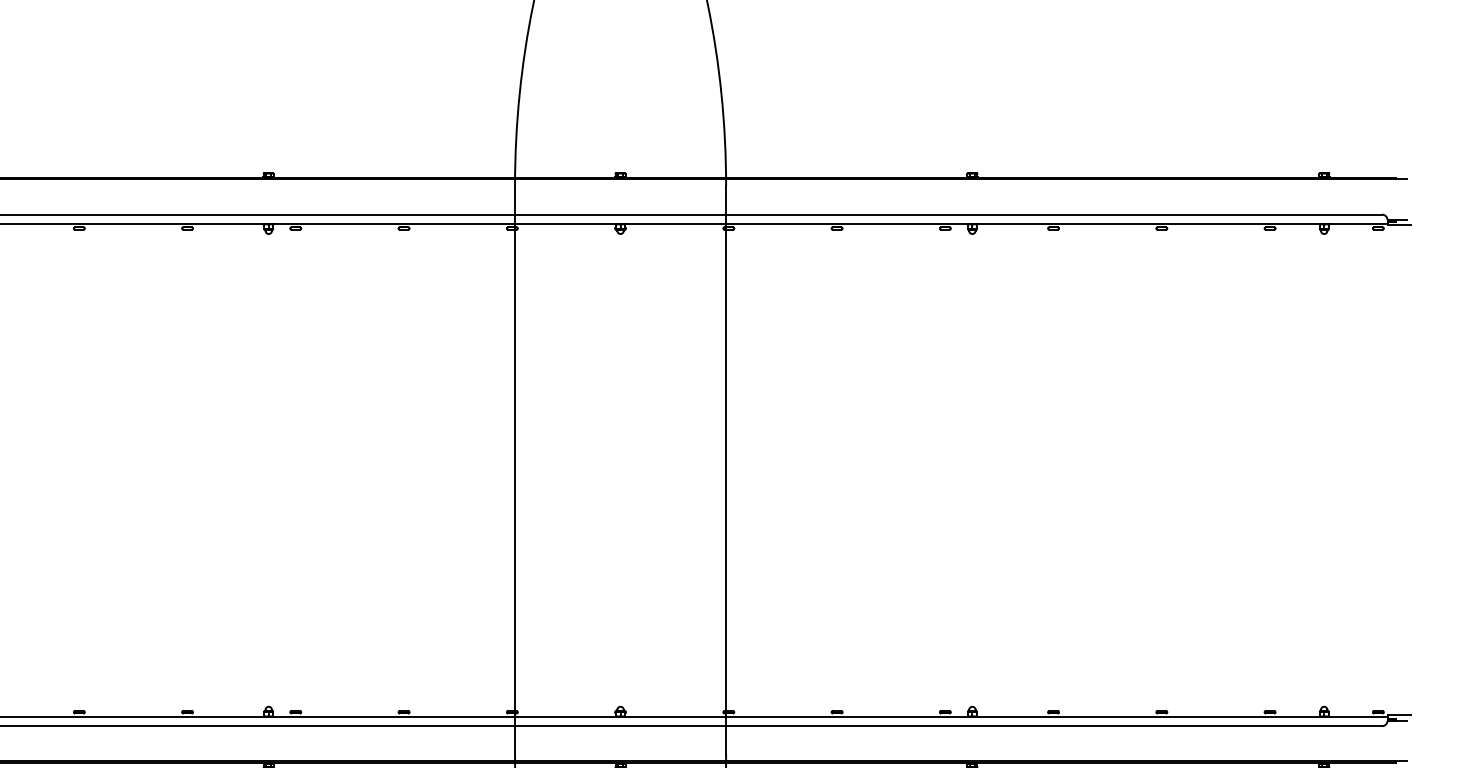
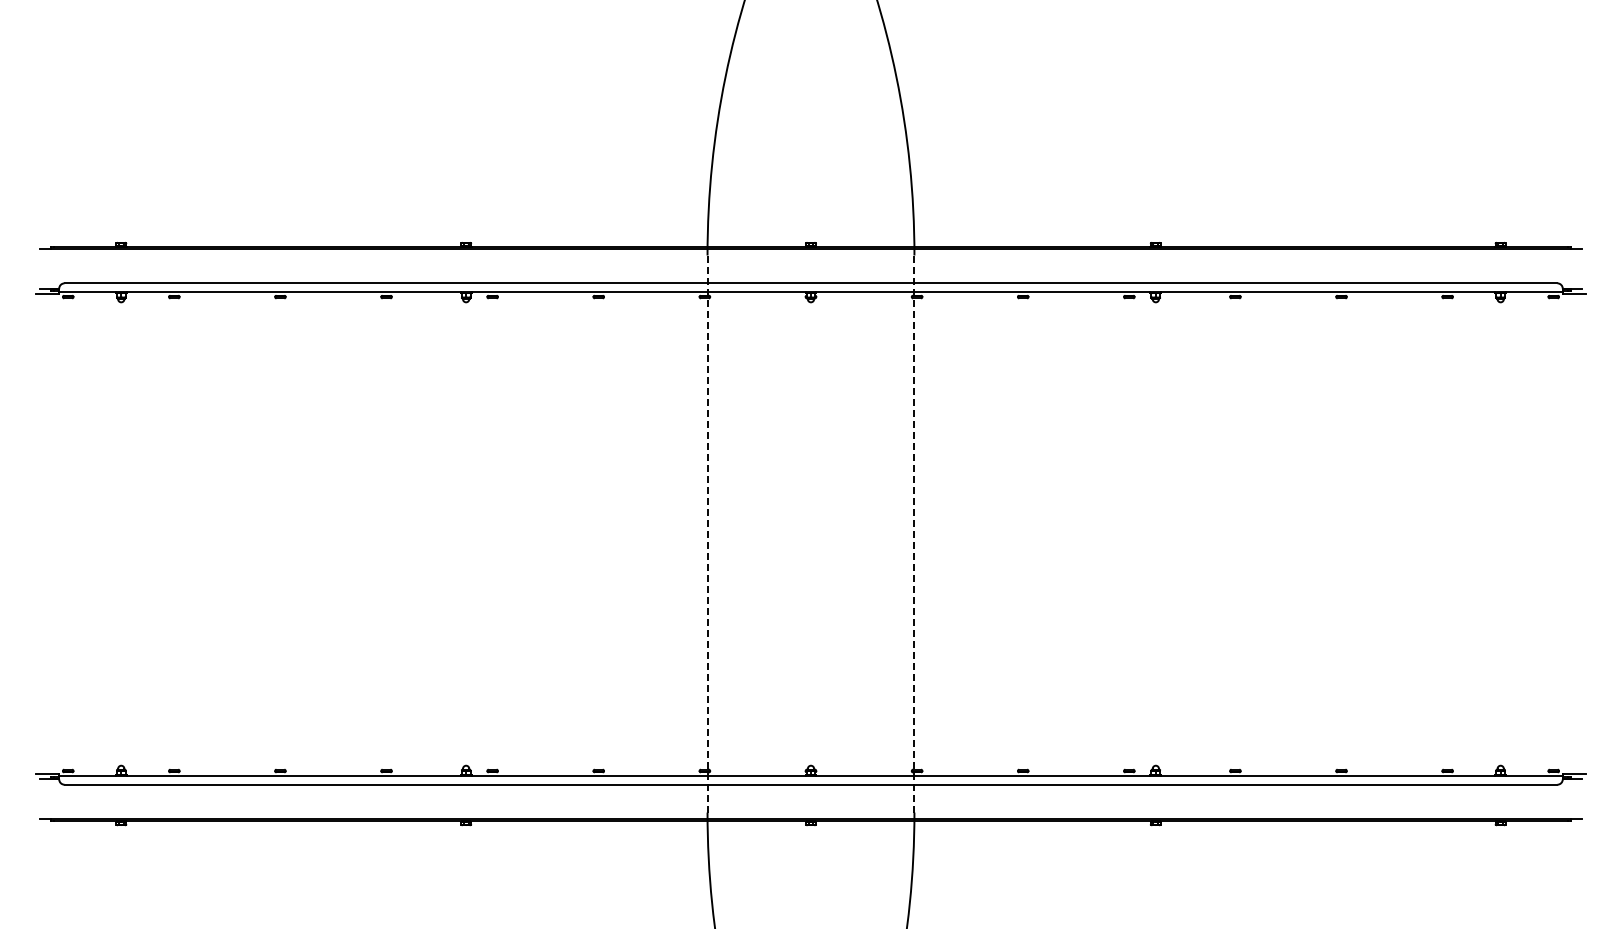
line: (514, 470) -> (707, 534), solid -> dashed
line: (726, 470) -> (914, 534), solid -> dashed

